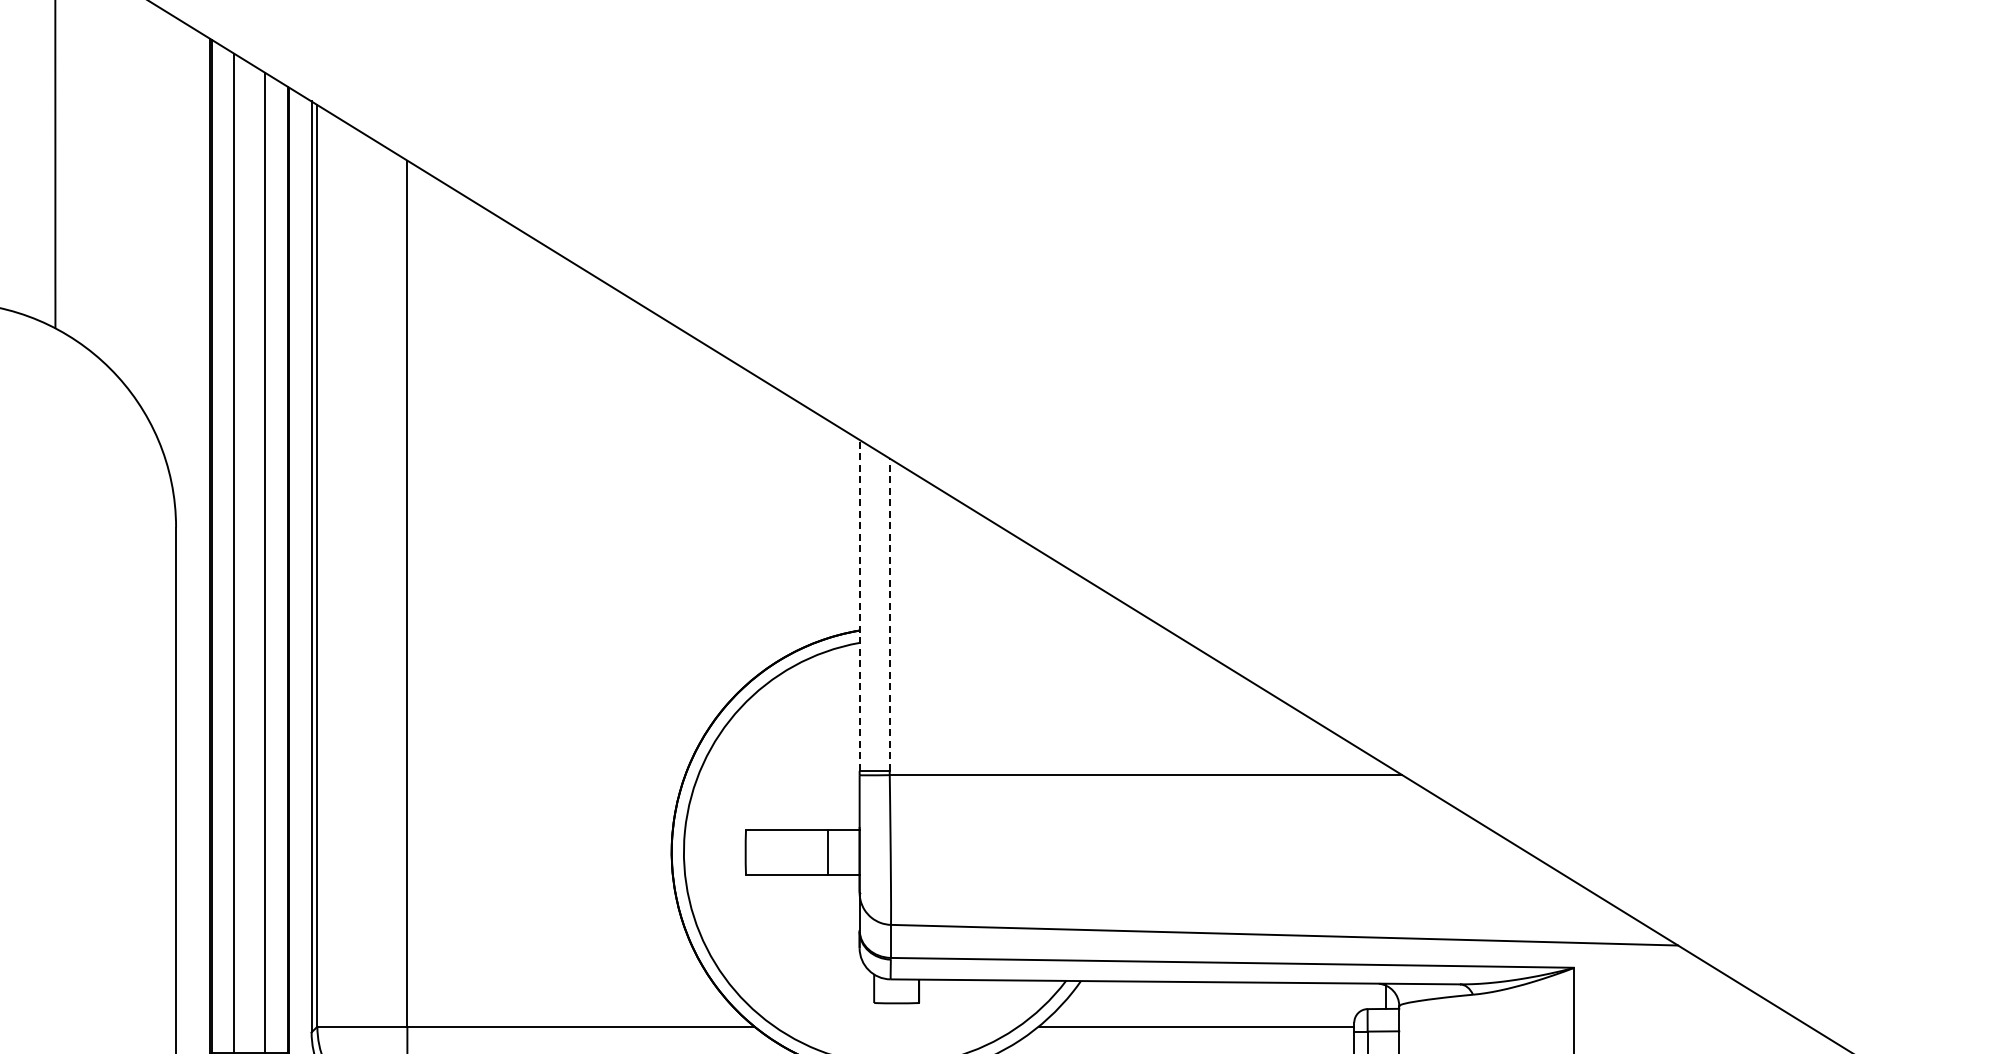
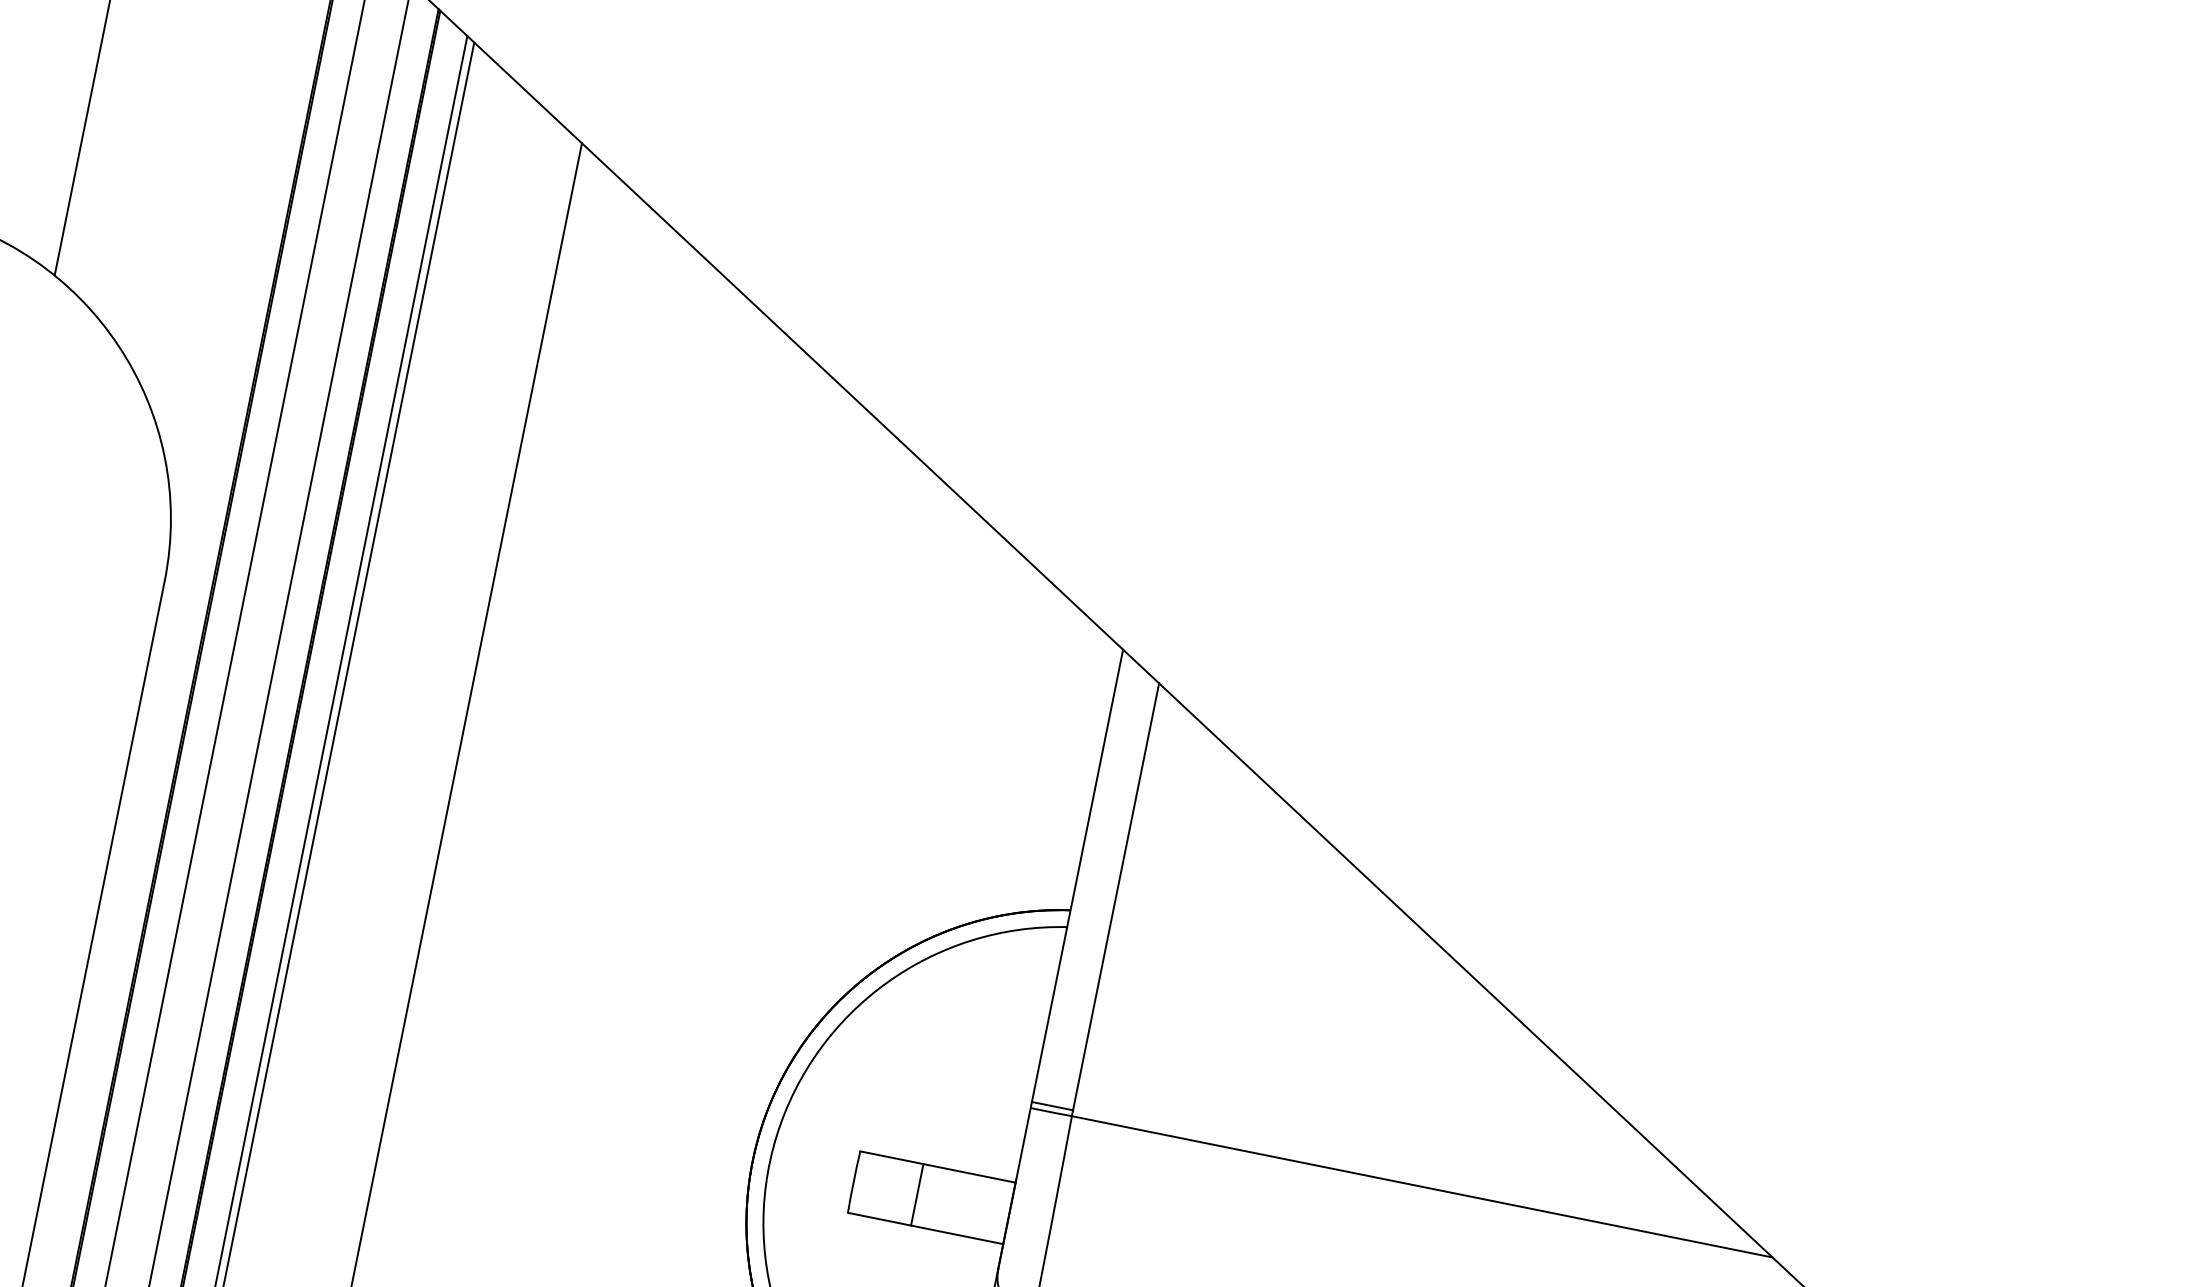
line: (859, 604) -> (1077, 874), dashed -> solid
line: (889, 614) -> (1115, 896), dashed -> solid
line: (828, 851) -> (917, 1193), moved

